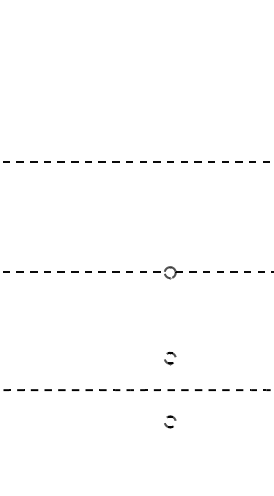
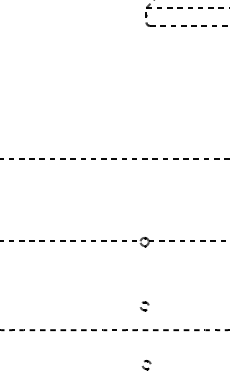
part: (169, 422) -> (146, 365), moved

